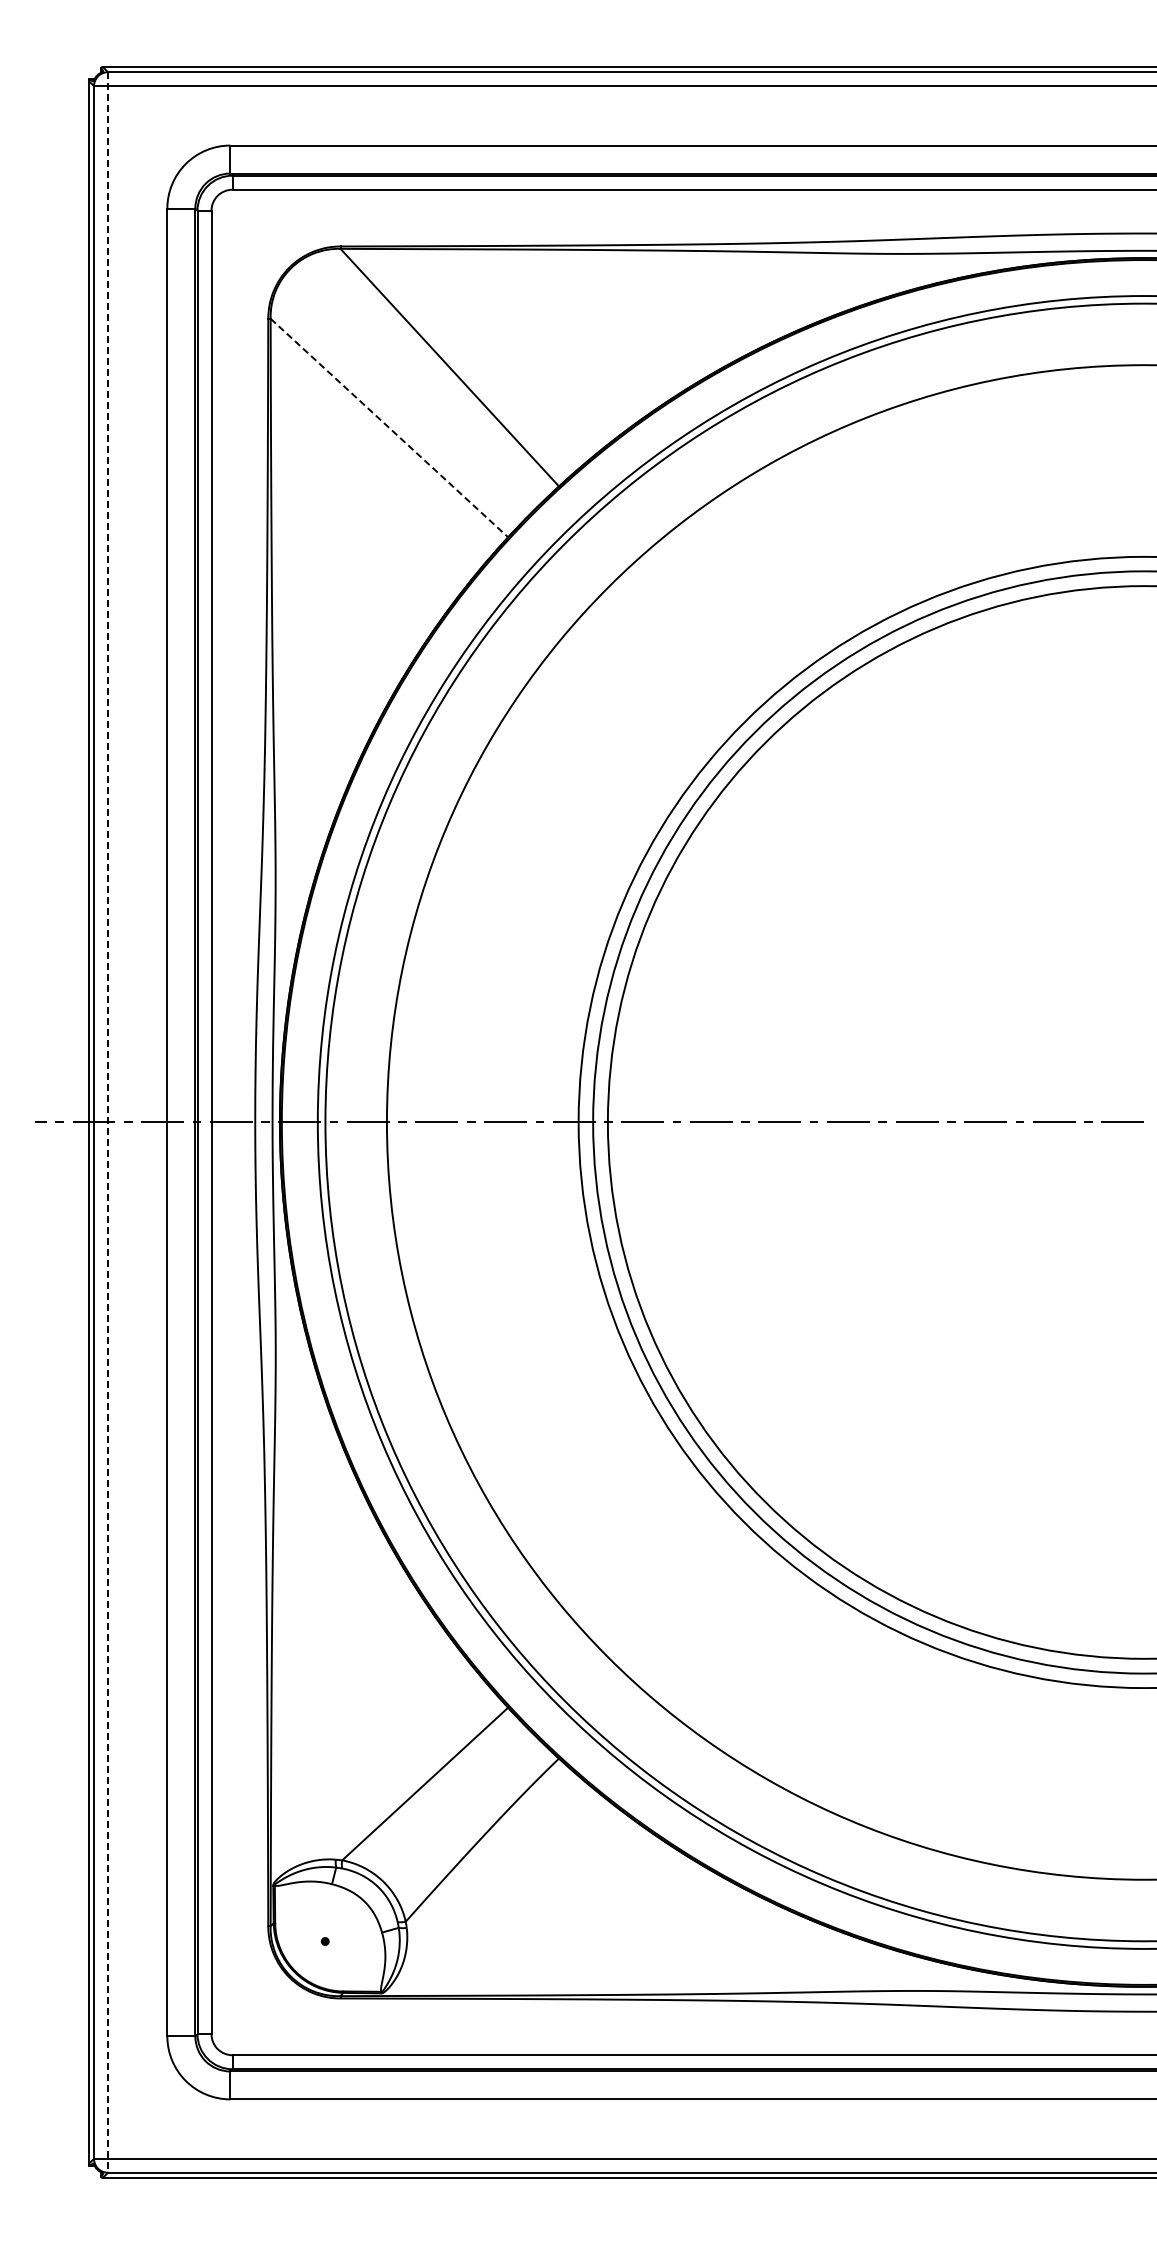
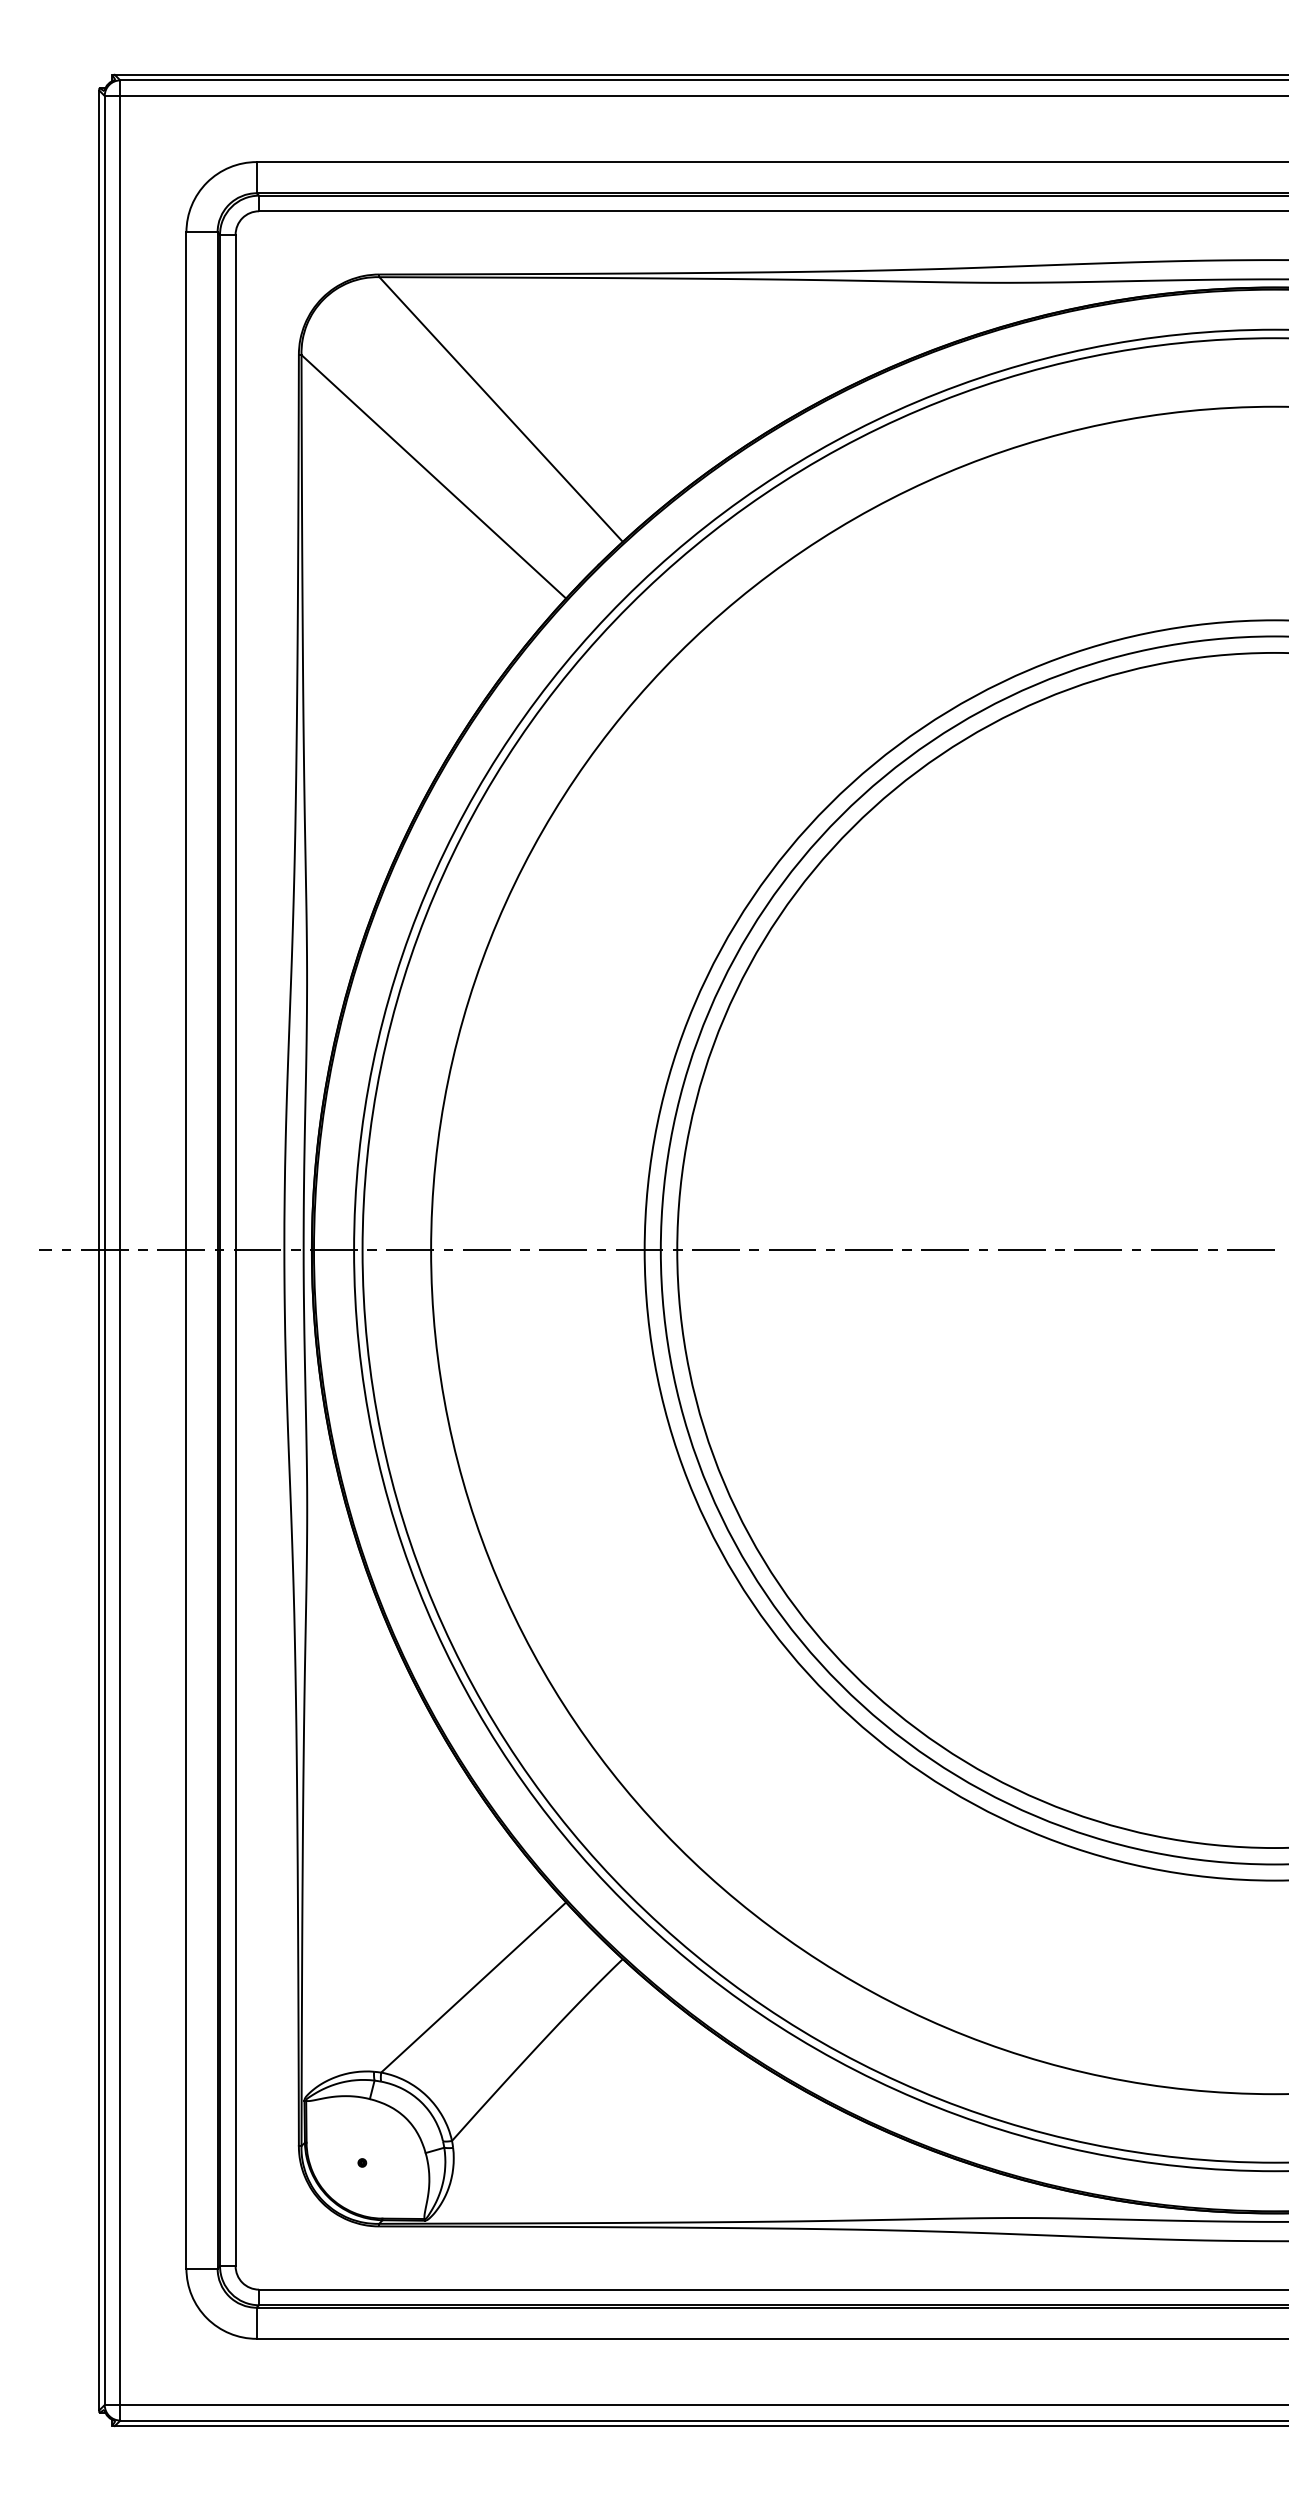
line: (389, 428) -> (433, 477), dashed -> solid
line: (108, 1123) -> (120, 1251), dashed -> solid

